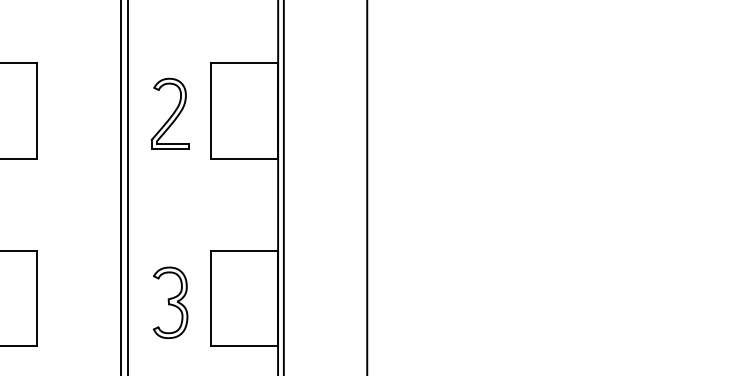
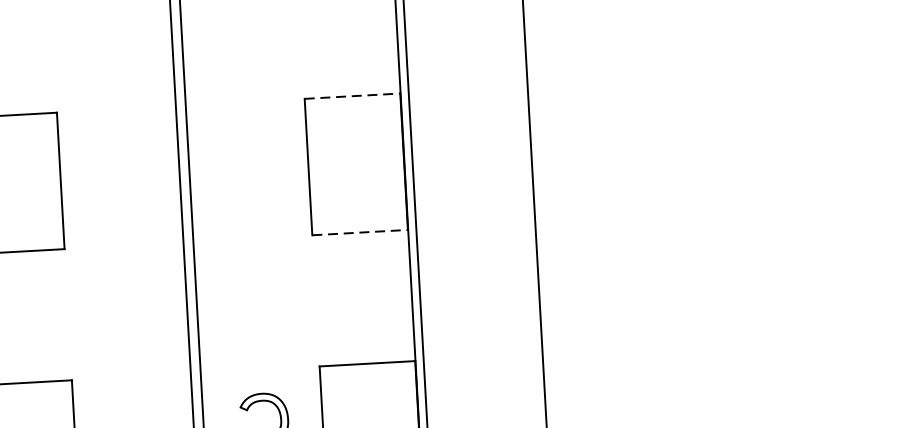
line: (244, 63) -> (352, 96), solid -> dashed
part: (169, 113) -> (249, 174), removed
line: (244, 158) -> (360, 232), solid -> dashed

